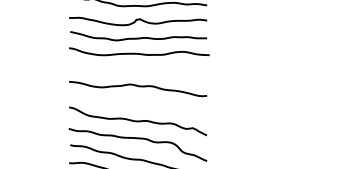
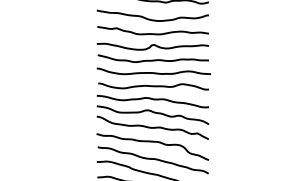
curve: (138, 70) -> (153, 86), added
curve: (138, 103) -> (153, 113), added

